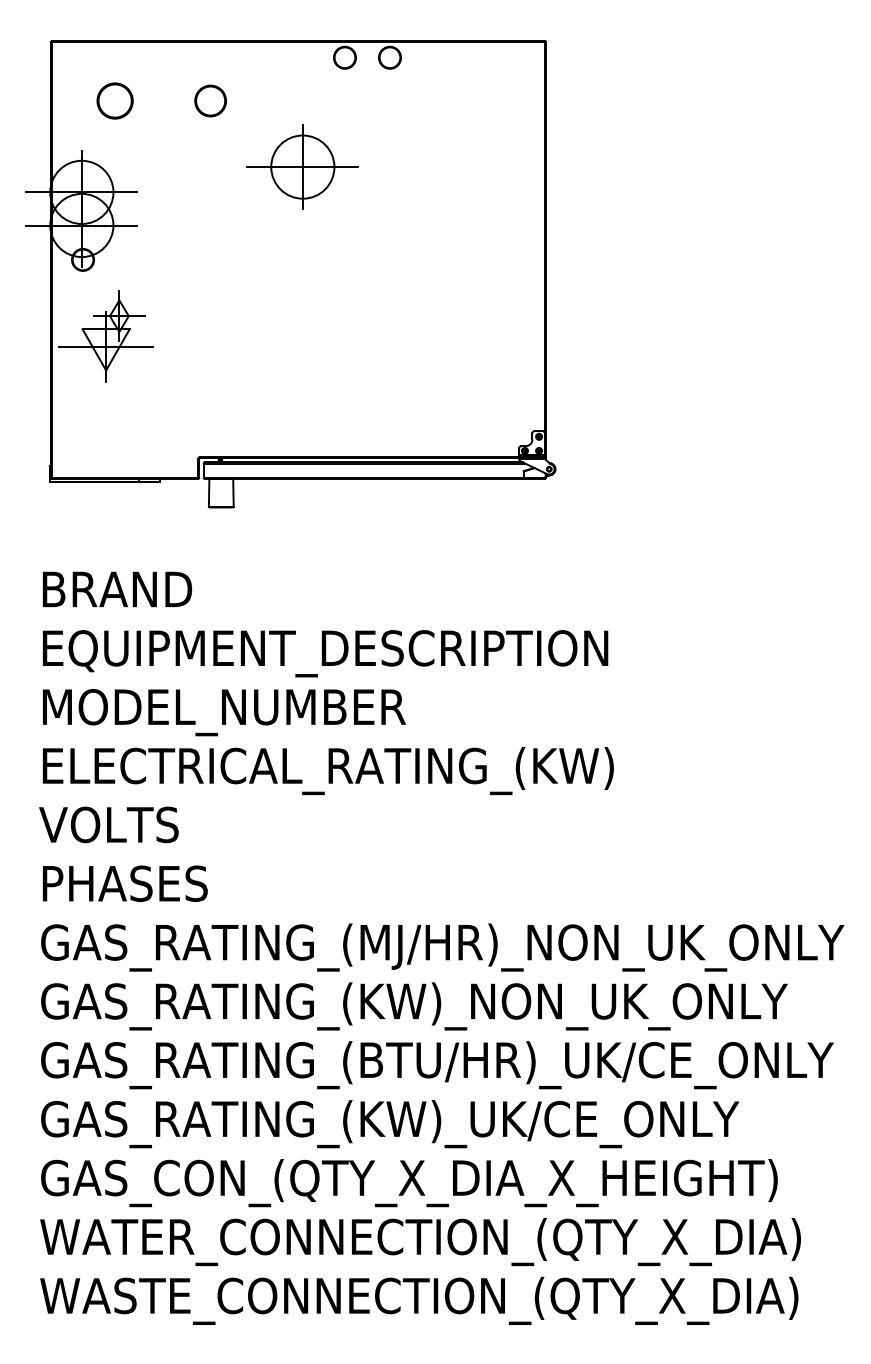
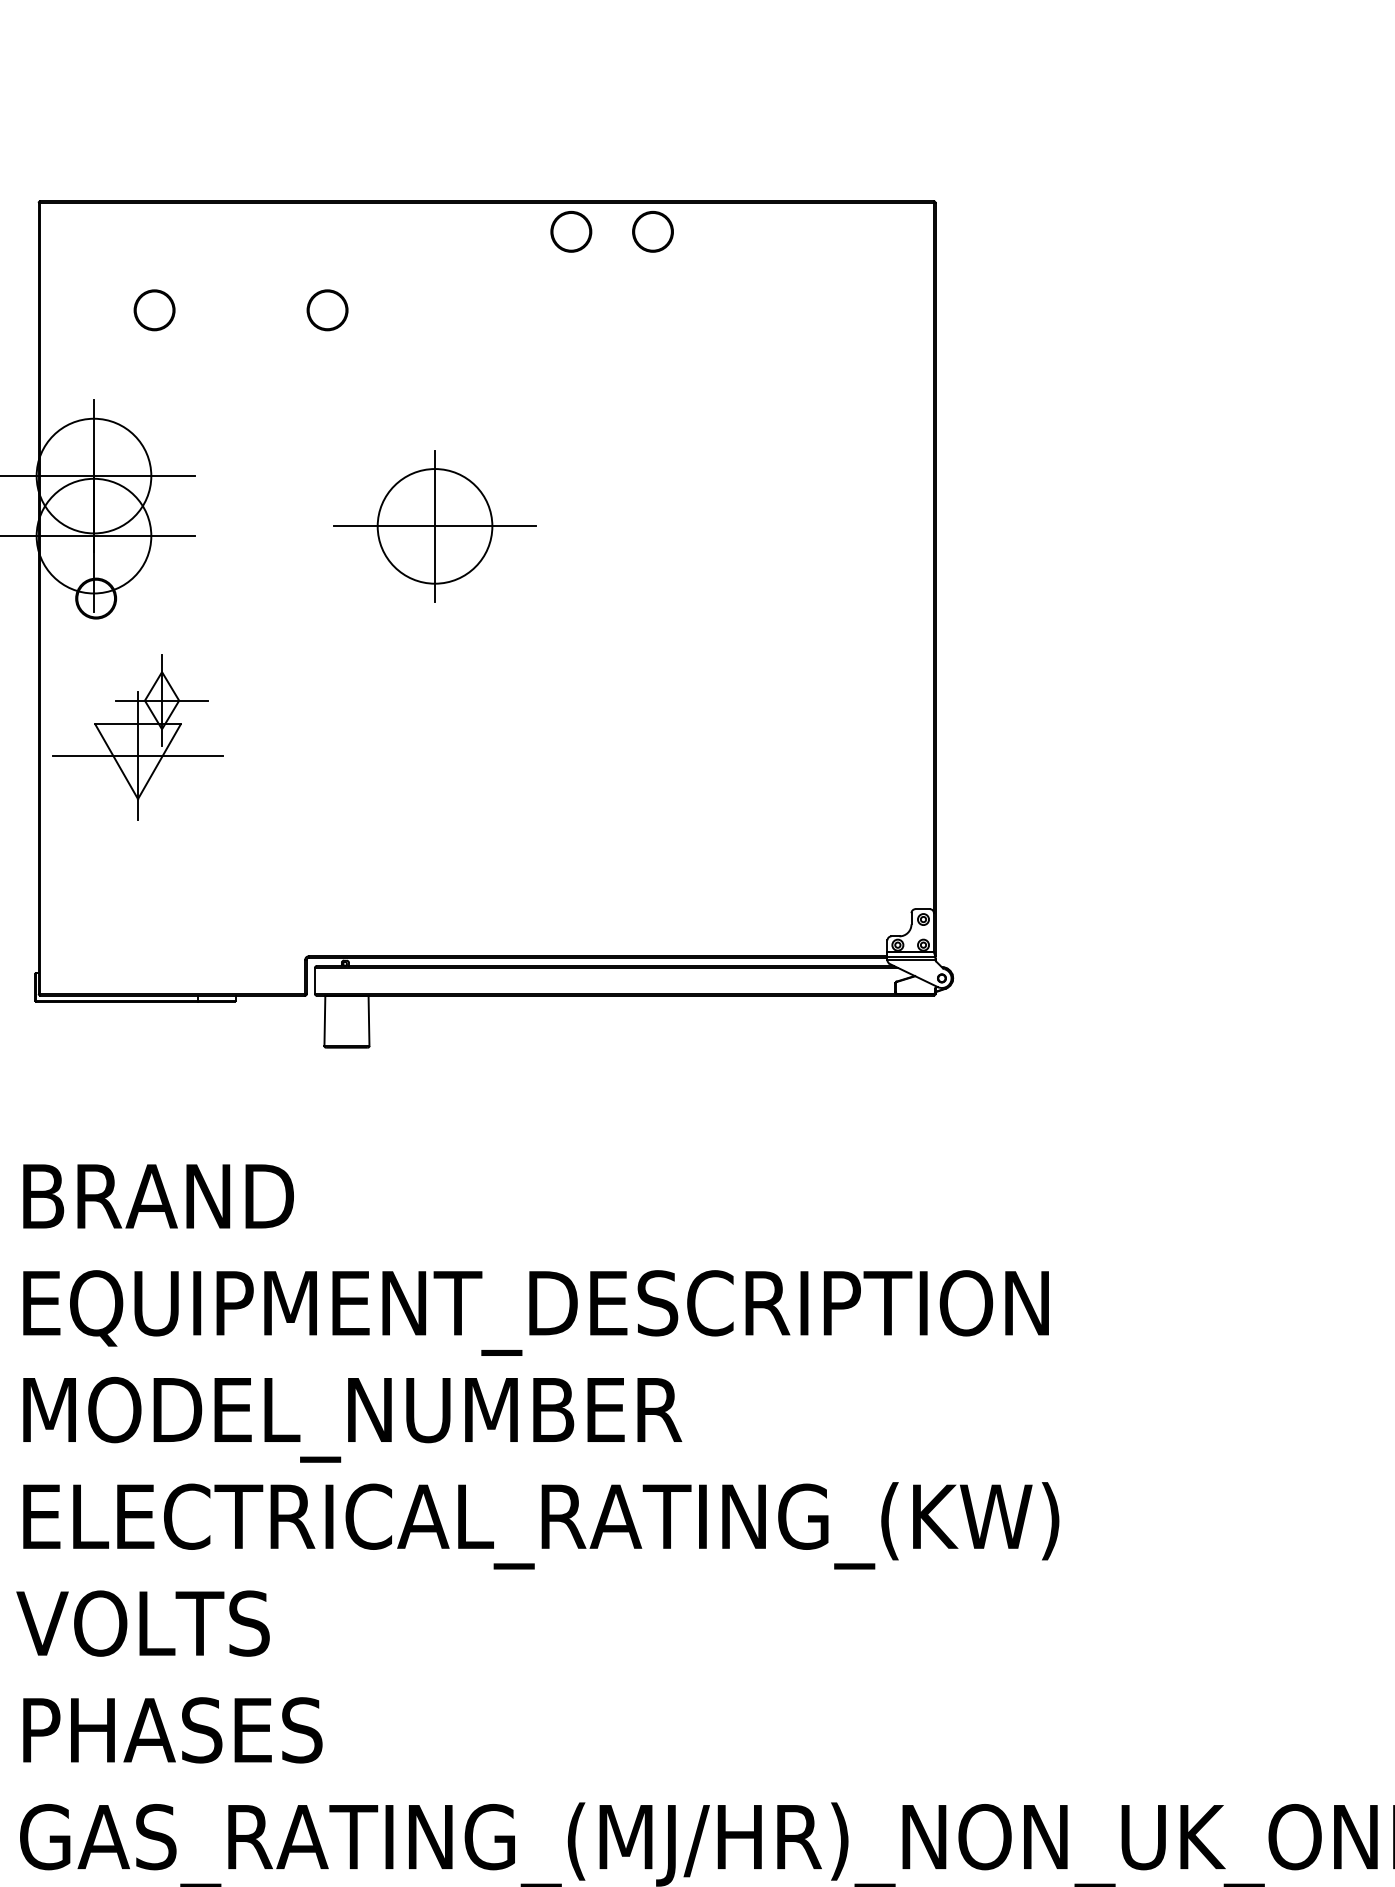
circle: (115, 100) -> (155, 309), size x0.62
circle: (210, 100) -> (327, 309), size x0.71
part: (302, 166) -> (434, 525), moved

